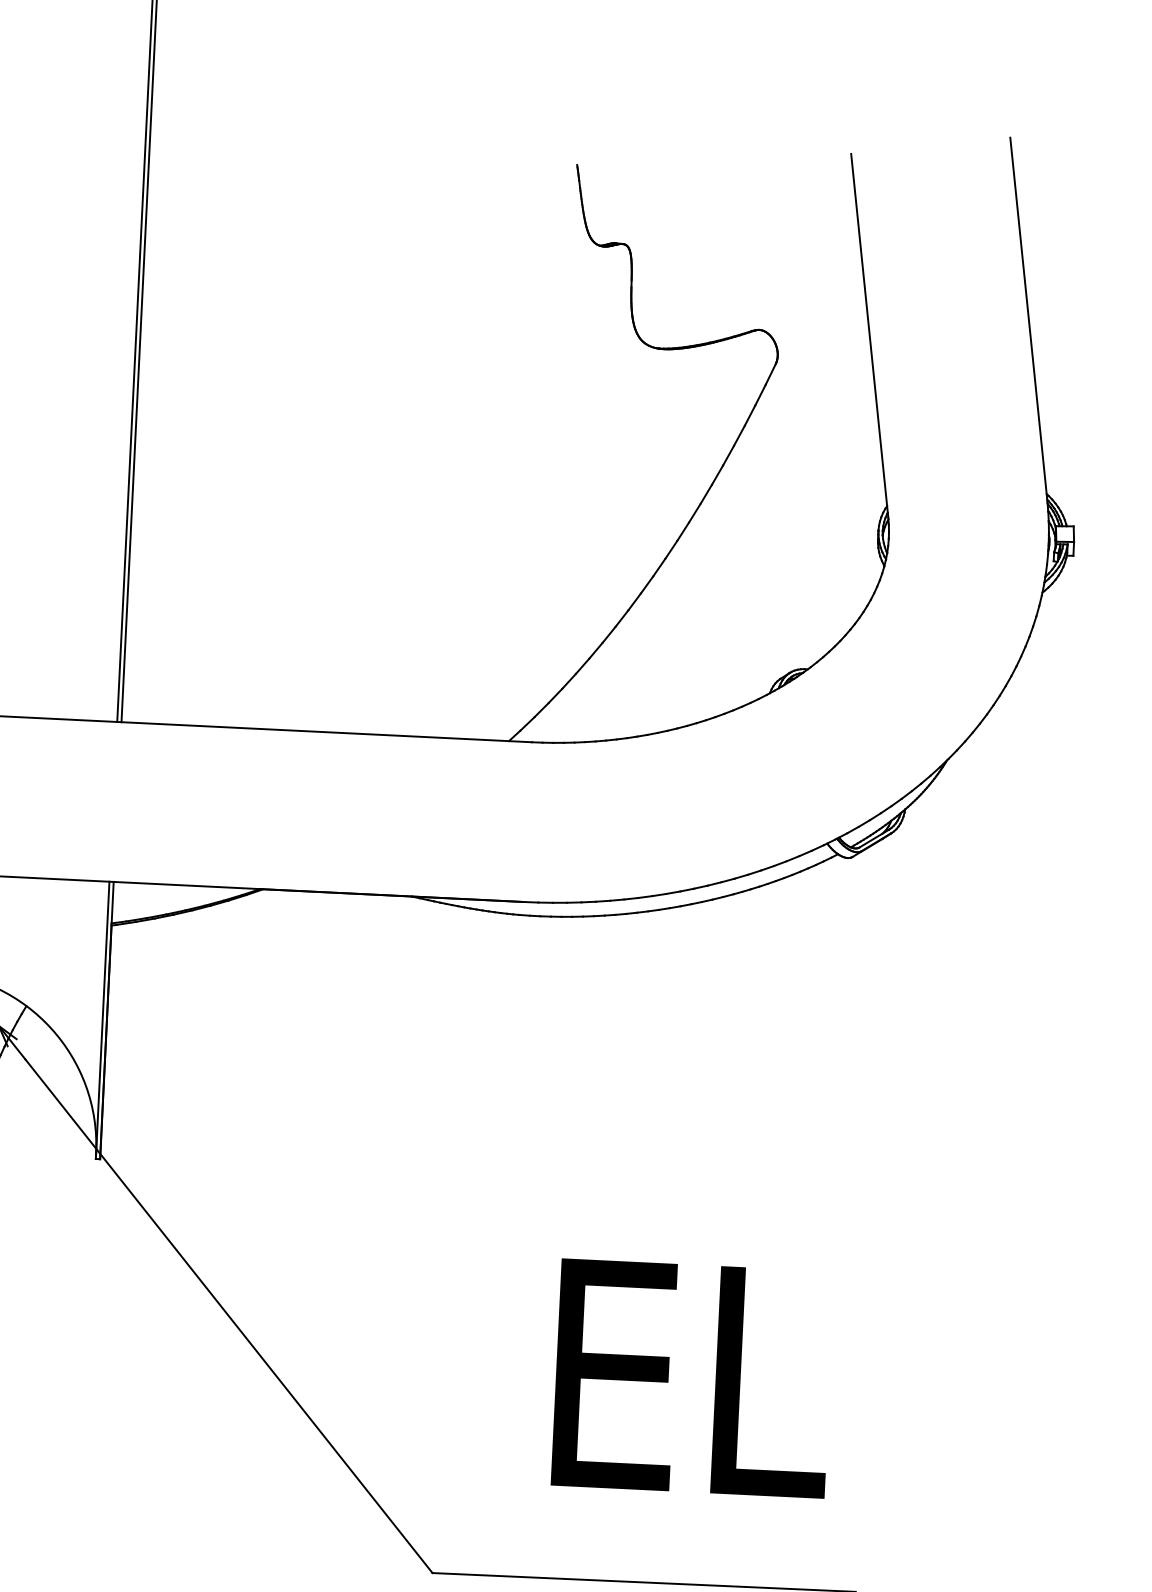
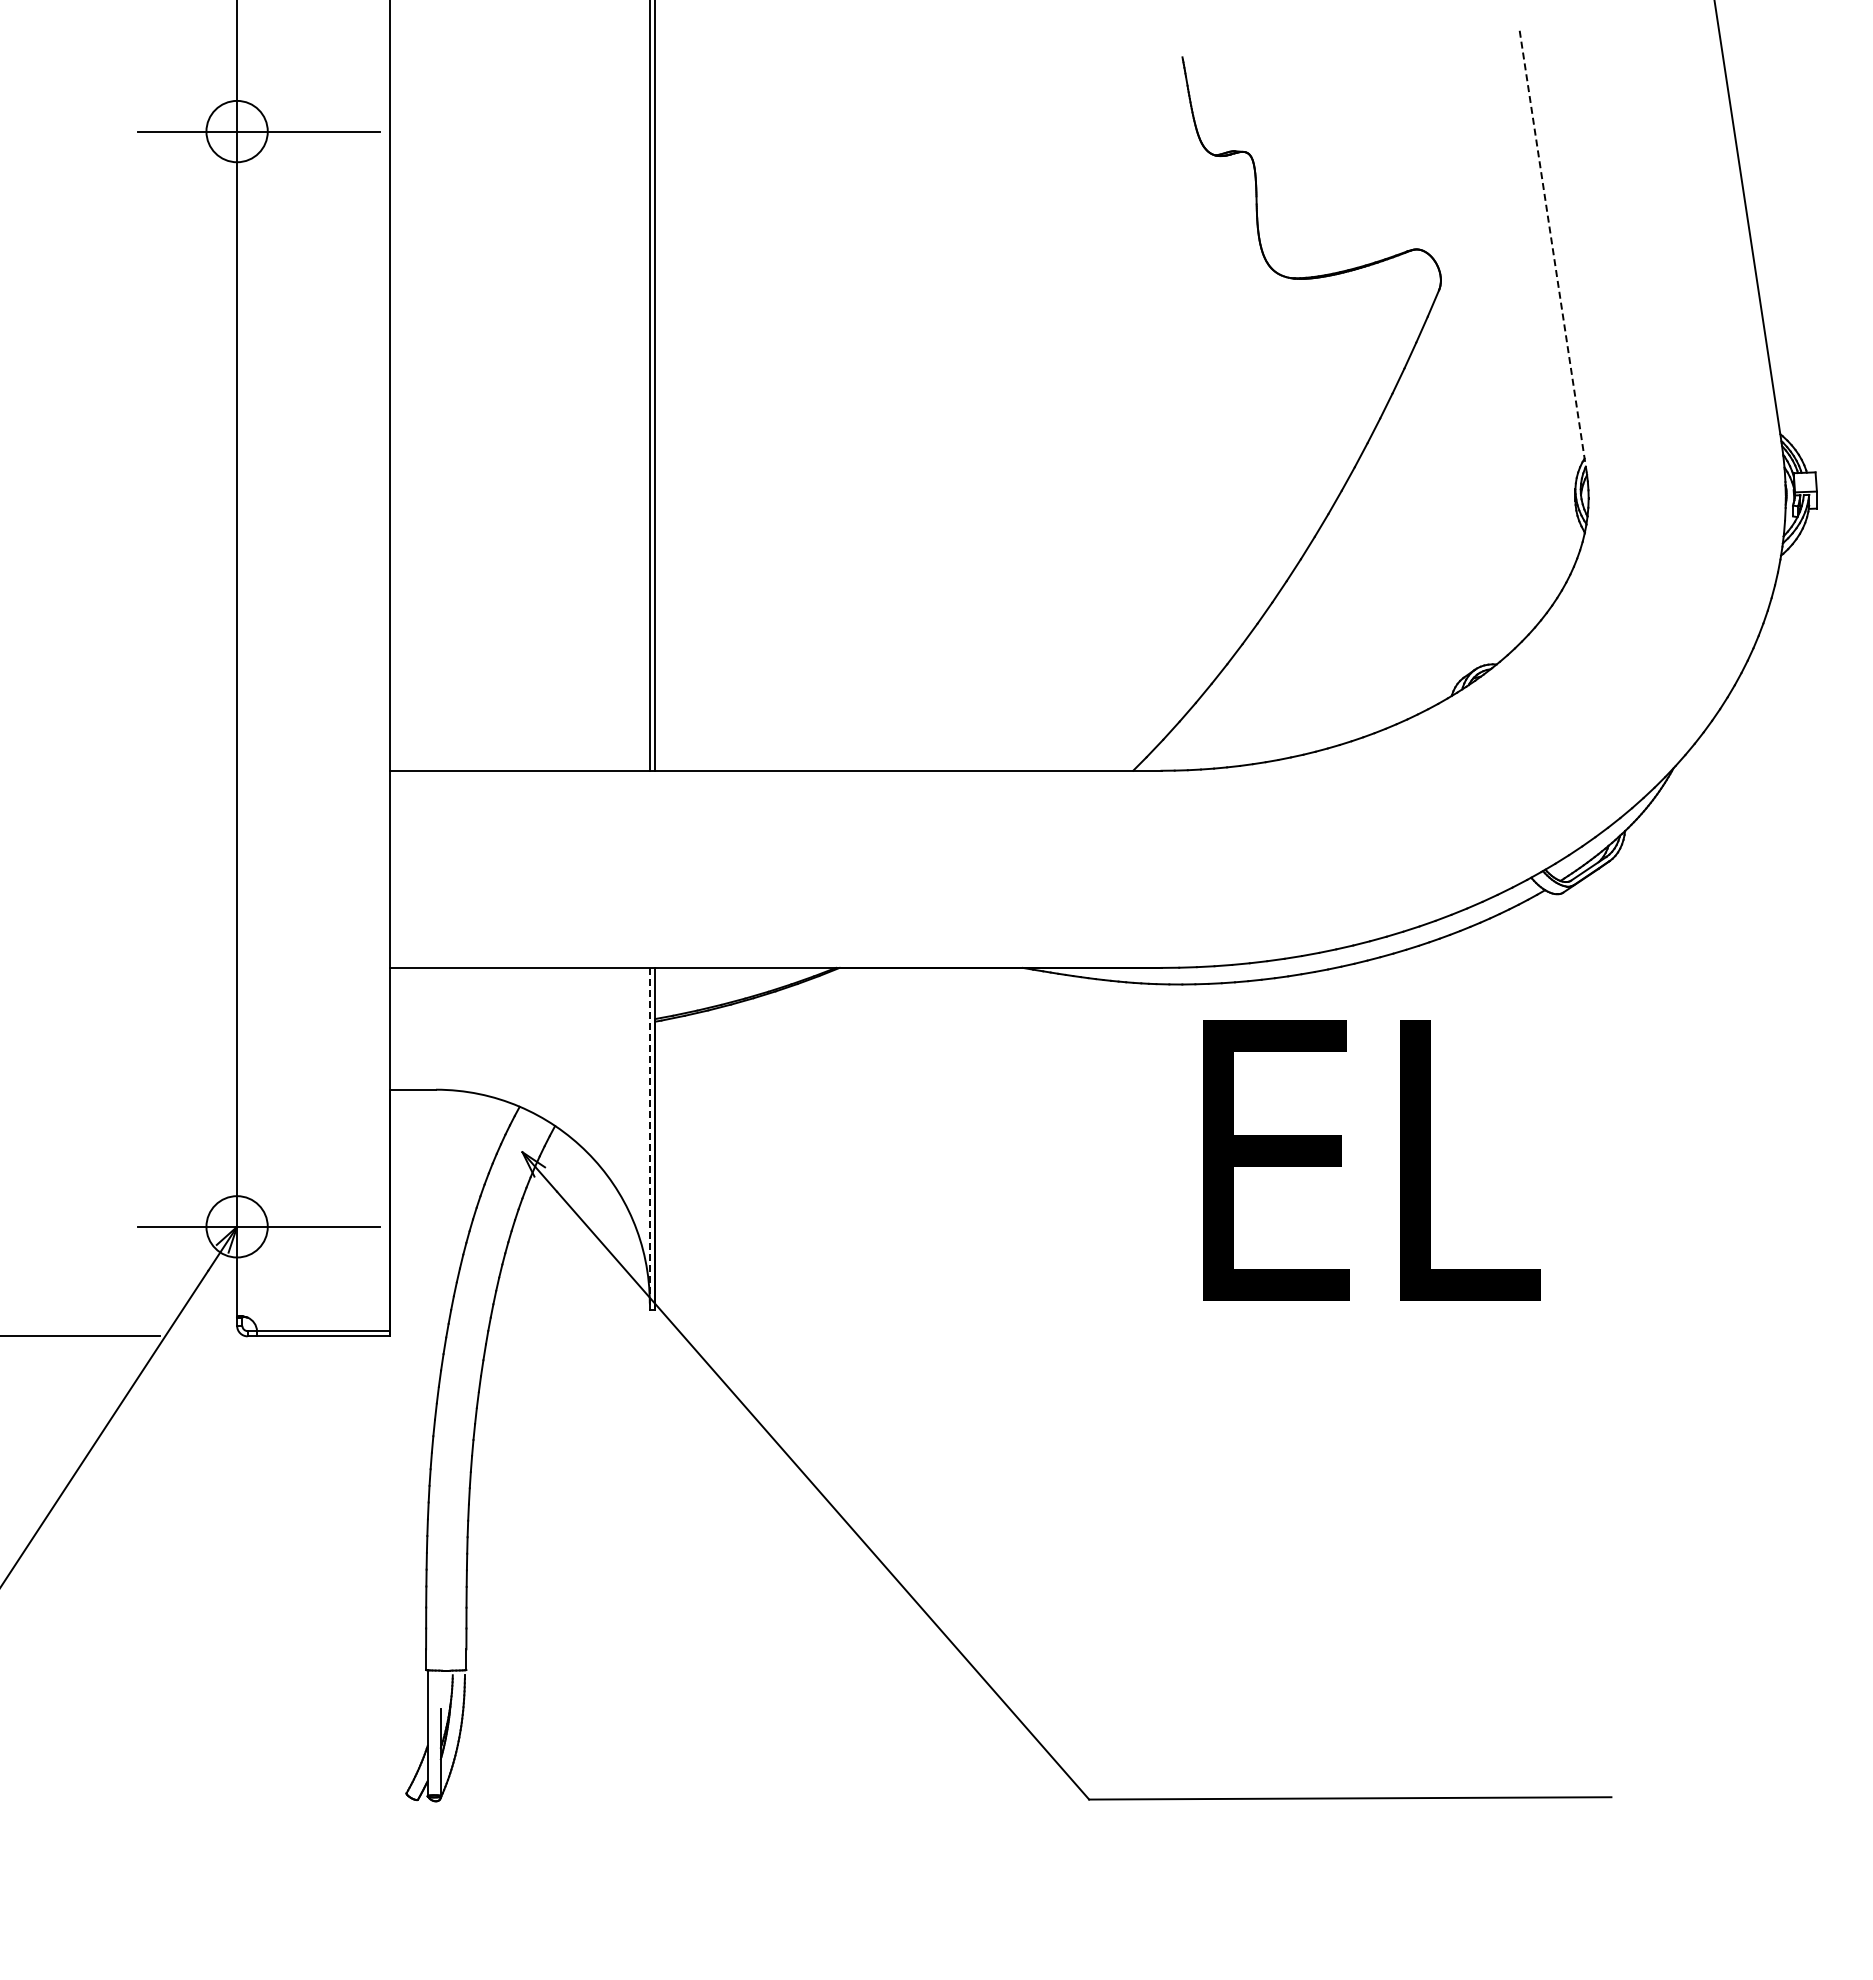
line: (869, 335) -> (1552, 249), solid -> dashed
line: (102, 1020) -> (649, 1139), solid -> dashed
text: (692, 1378) -> (1371, 1160), moved

